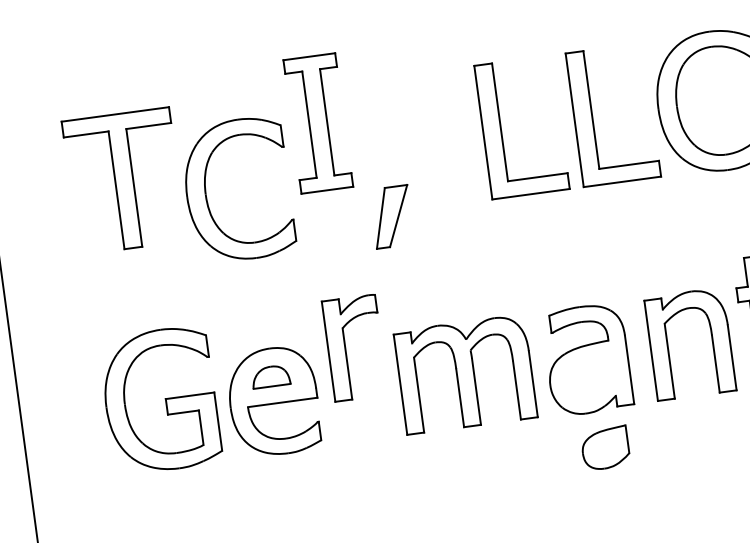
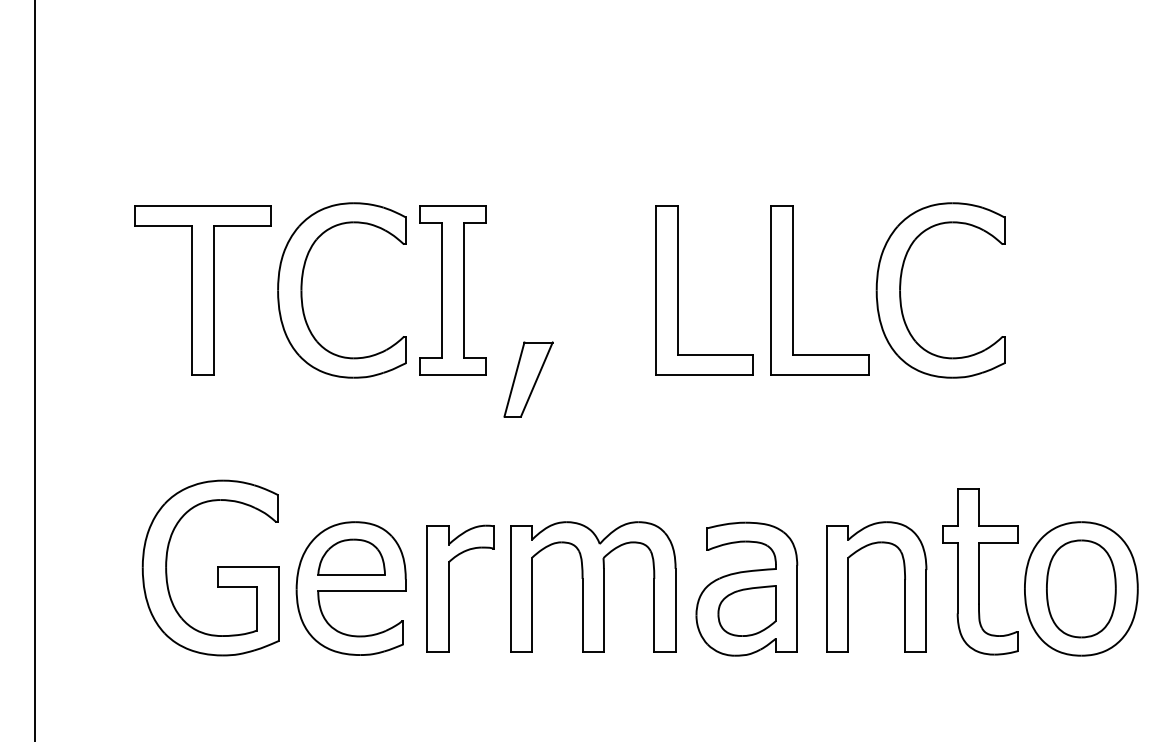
part: (318, 123) -> (452, 290), moved
part: (206, 194) -> (302, 290), moved
part: (346, 348) -> (449, 588), moved
part: (270, 376) -> (351, 556), size x1.43
part: (604, 447) -> (746, 610), moved

